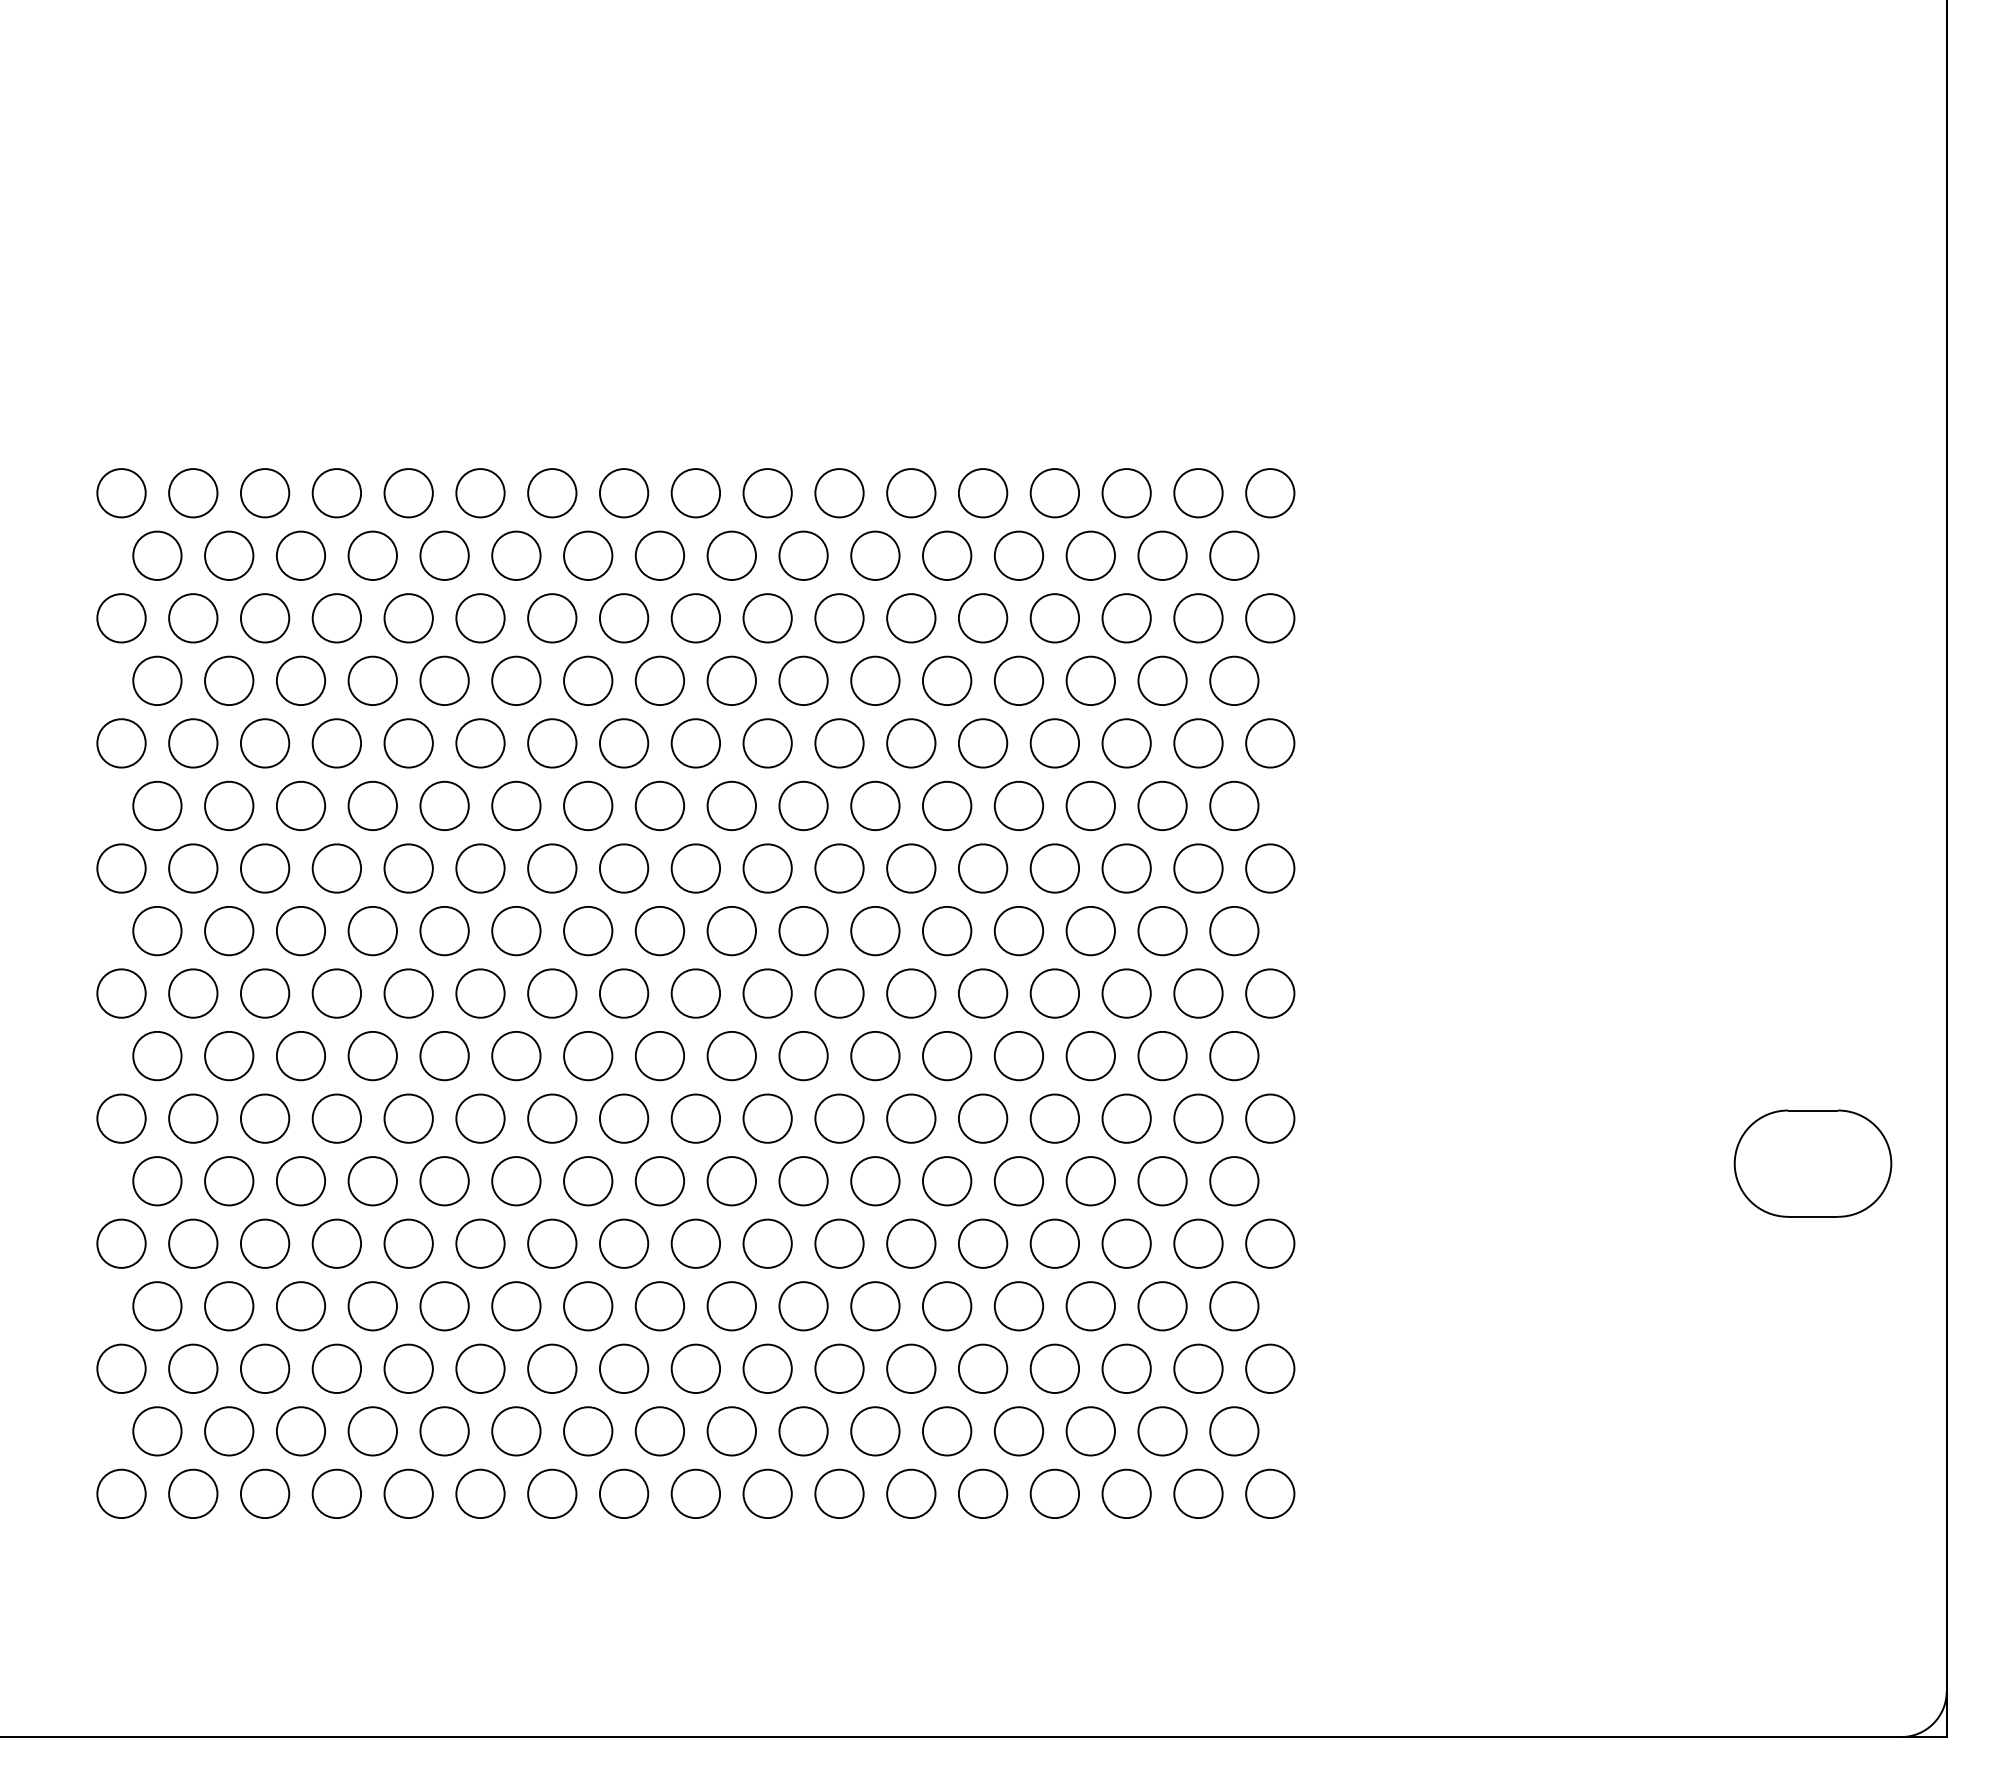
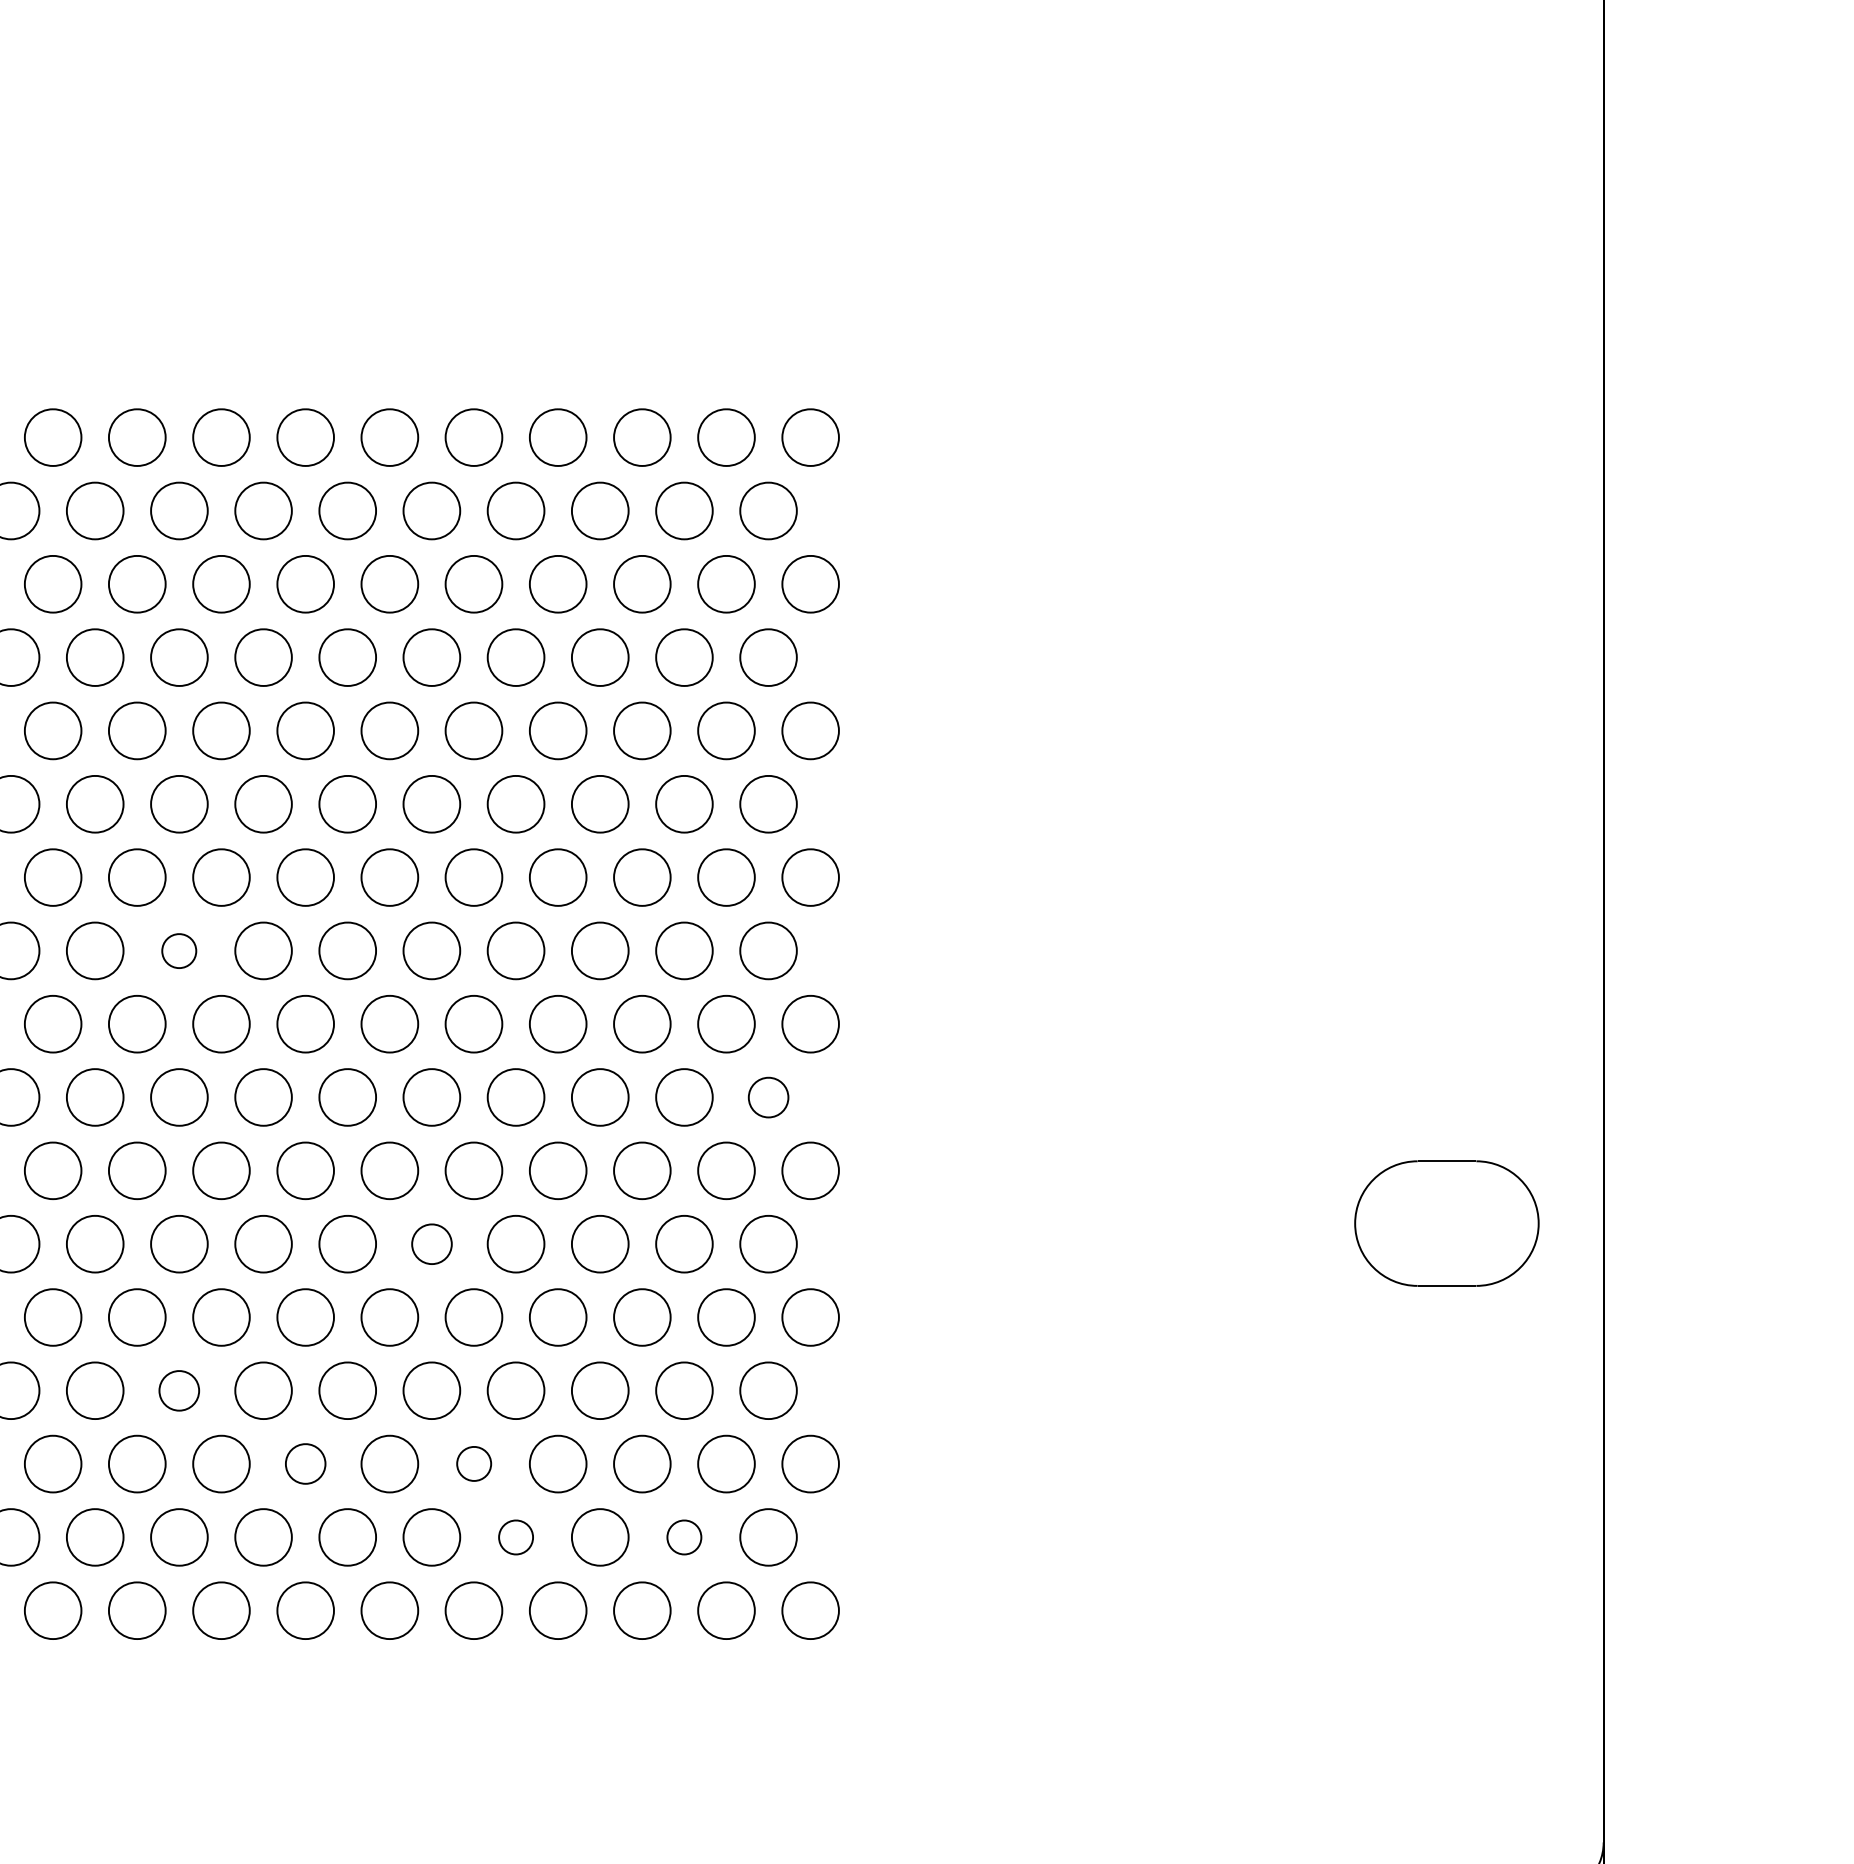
part: (731, 931) -> (179, 951), size x0.6
part: (1234, 1056) -> (768, 1097), size x0.7
part: (947, 1181) -> (432, 1244), size x0.7
part: (731, 1306) -> (179, 1391), size x0.7
part: (839, 1368) -> (305, 1463), size x0.7
part: (983, 1368) -> (474, 1463), size x0.6
part: (1018, 1431) -> (515, 1537), size x0.6
part: (1162, 1431) -> (684, 1537), size x0.6

